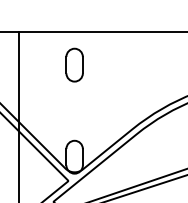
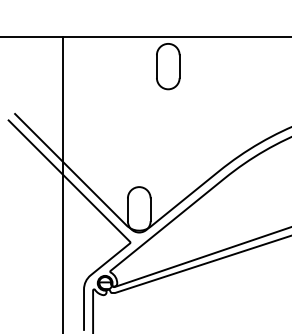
part: (74, 65) -> (168, 66), moved

